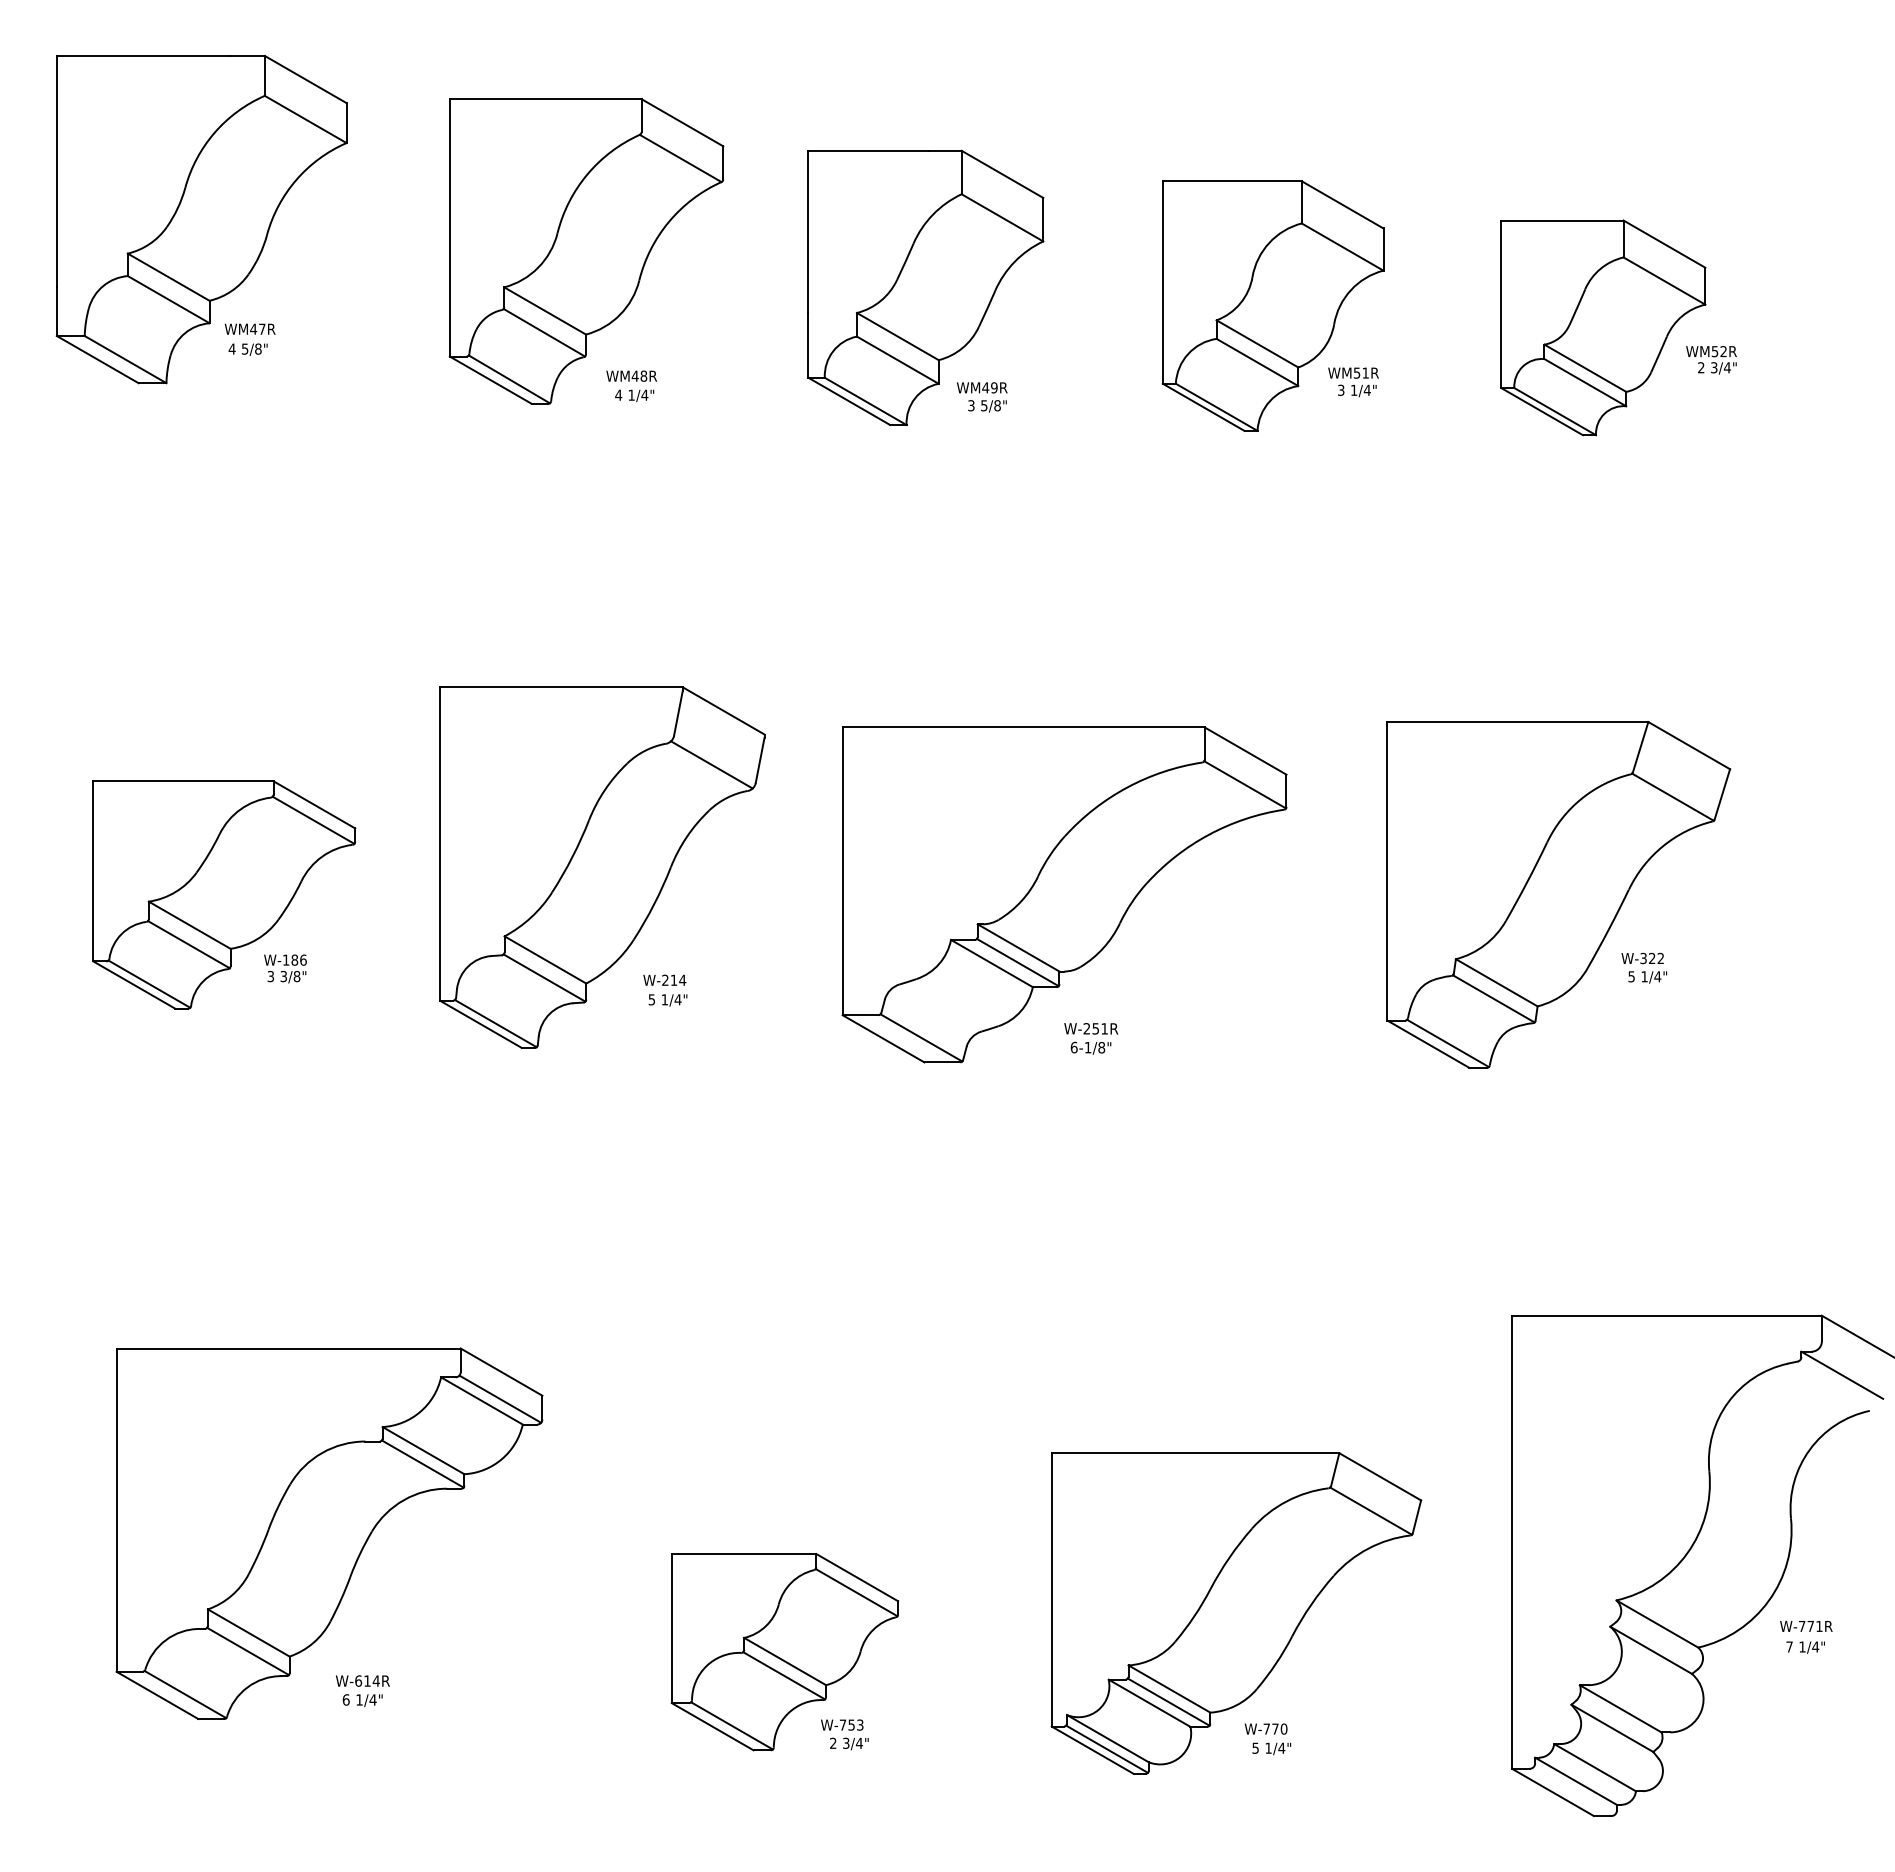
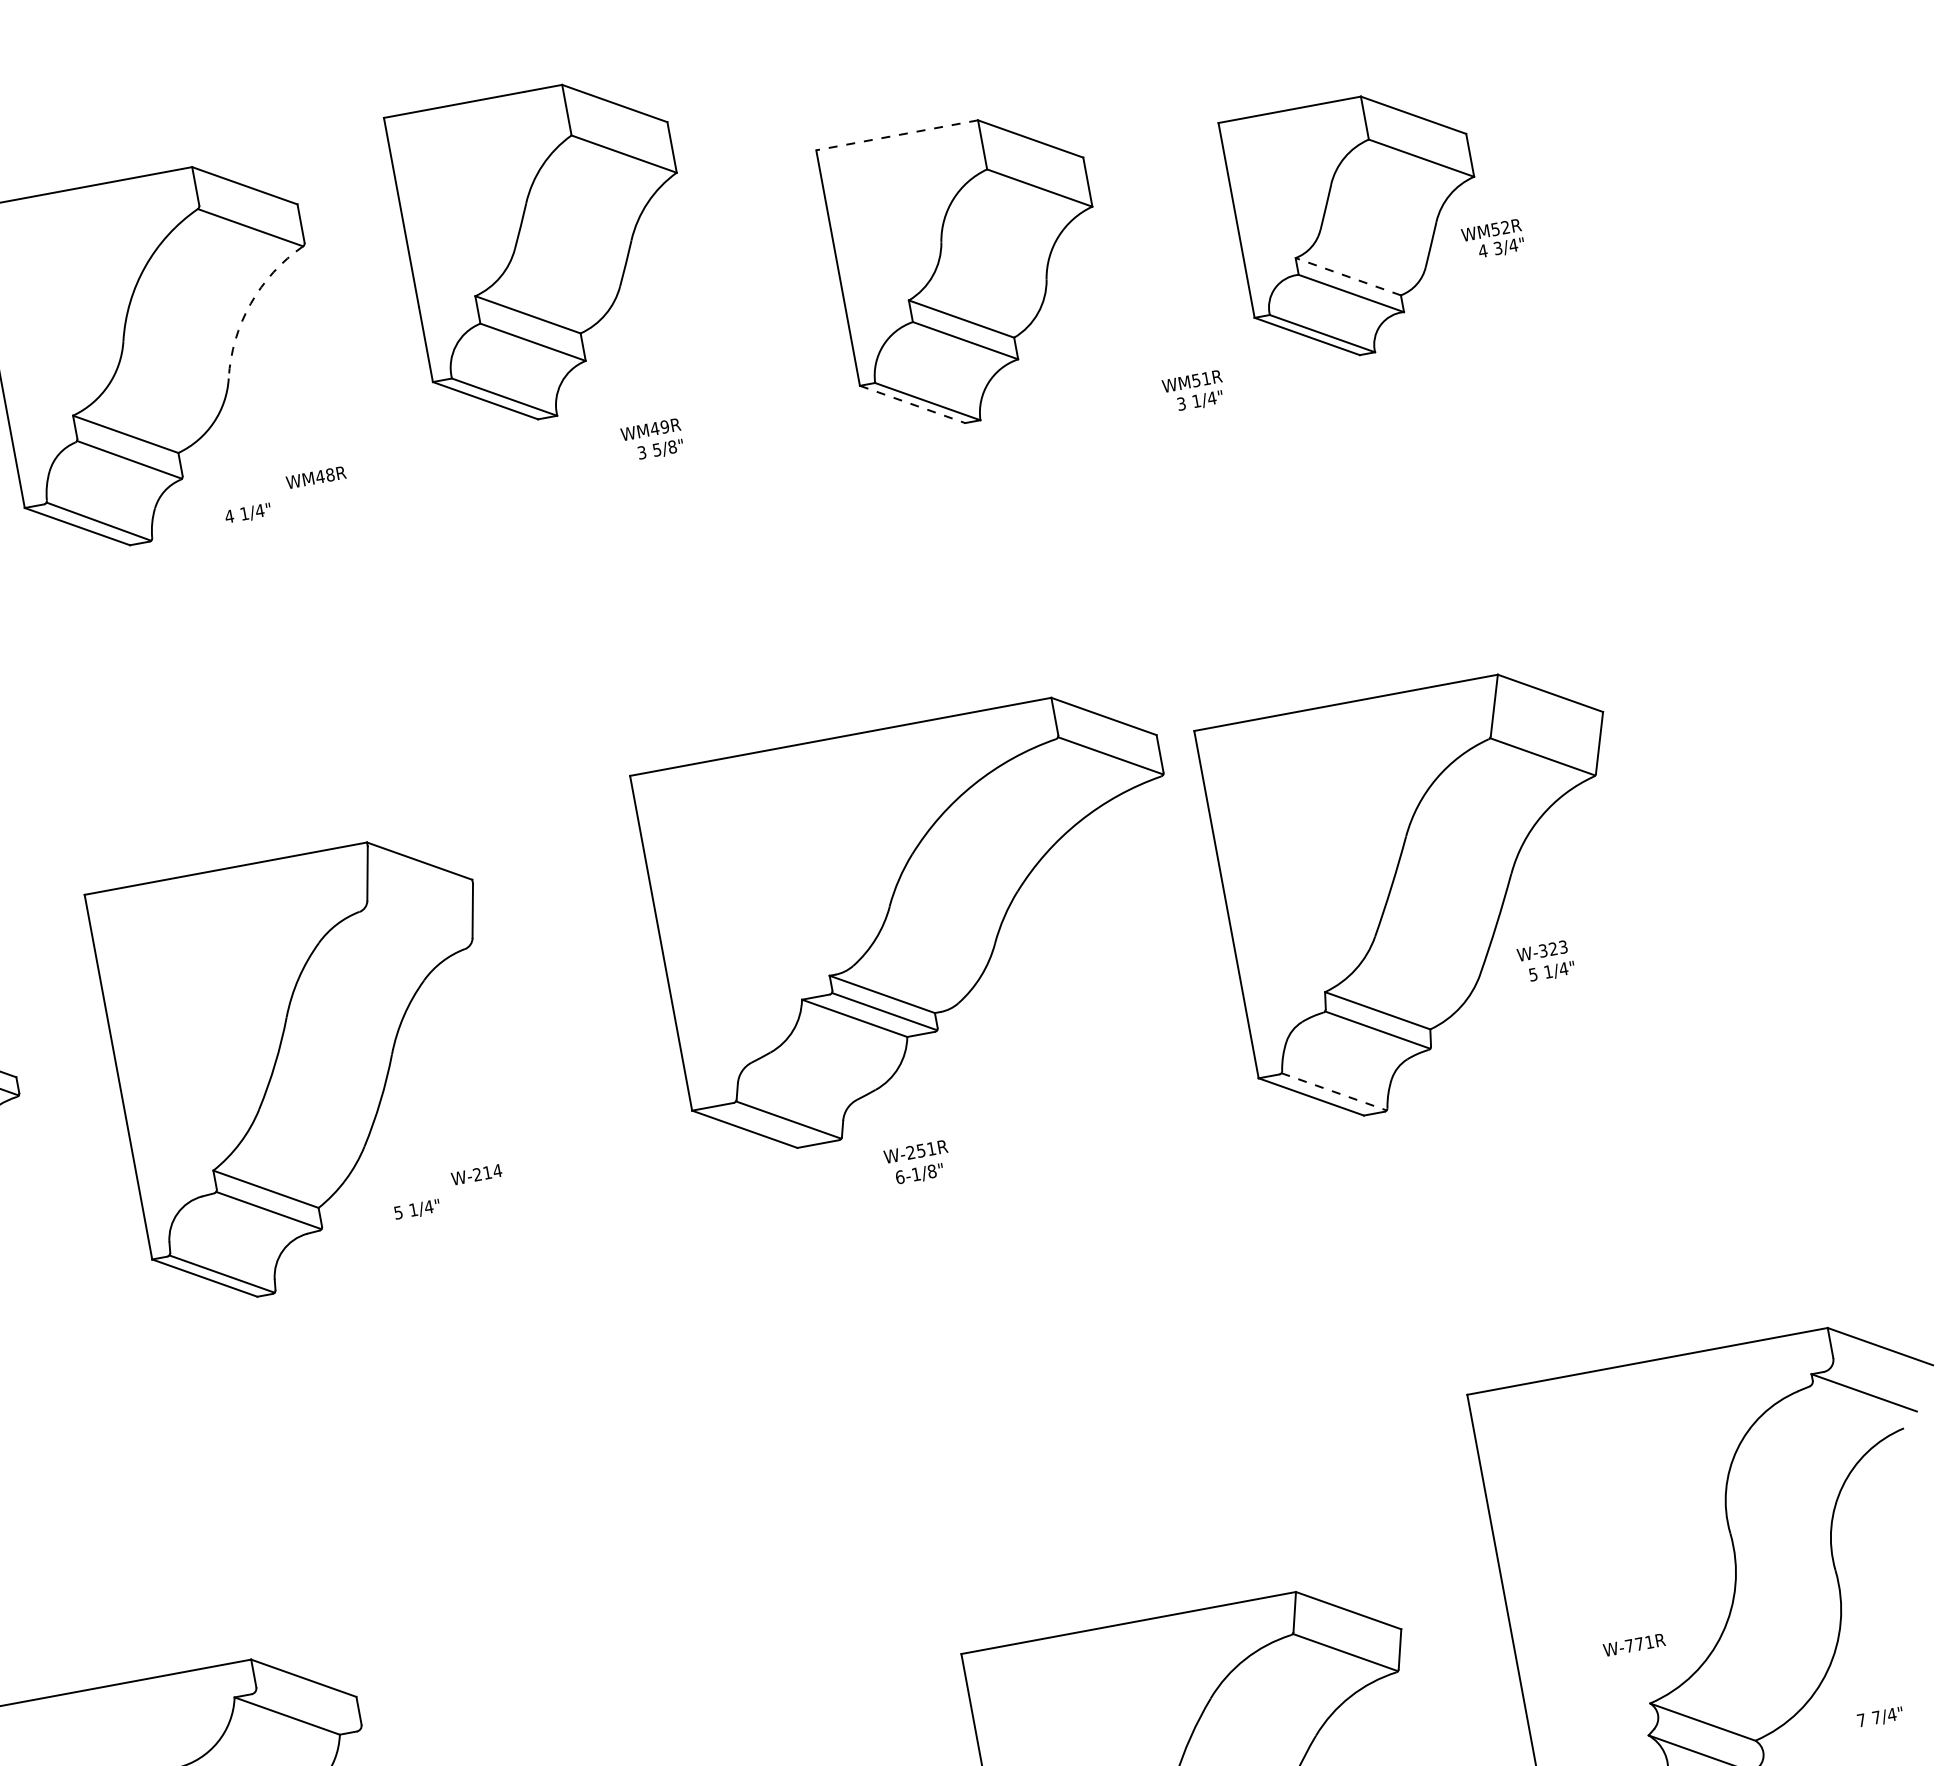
line: (1232, 181) -> (897, 135), solid -> dashed
arc: (669, 221) -> (251, 303), solid -> dashed
part: (925, 287) -> (549, 251), moved
text: (1700, 367) -> (1482, 251), 2 -> 4
line: (1584, 368) -> (1347, 277), solid -> dashed
text: (631, 375) -> (315, 476), moved
text: (1353, 382) -> (1194, 392), moved
line: (1204, 407) -> (913, 404), solid -> dashed
line: (711, 764) -> (417, 926), removed
part: (1064, 894) -> (924, 922), moved
text: (1660, 958) -> (1562, 947), W-322 -> W-323
text: (664, 979) -> (476, 1173), moved
line: (1448, 1043) -> (1334, 1091), solid -> dashed
line: (500, 1398) -> (308, 1709), removed
text: (1806, 1626) -> (1634, 1645), moved
text: (1802, 1646) -> (1876, 1716), 1/4" -> 7/4"

